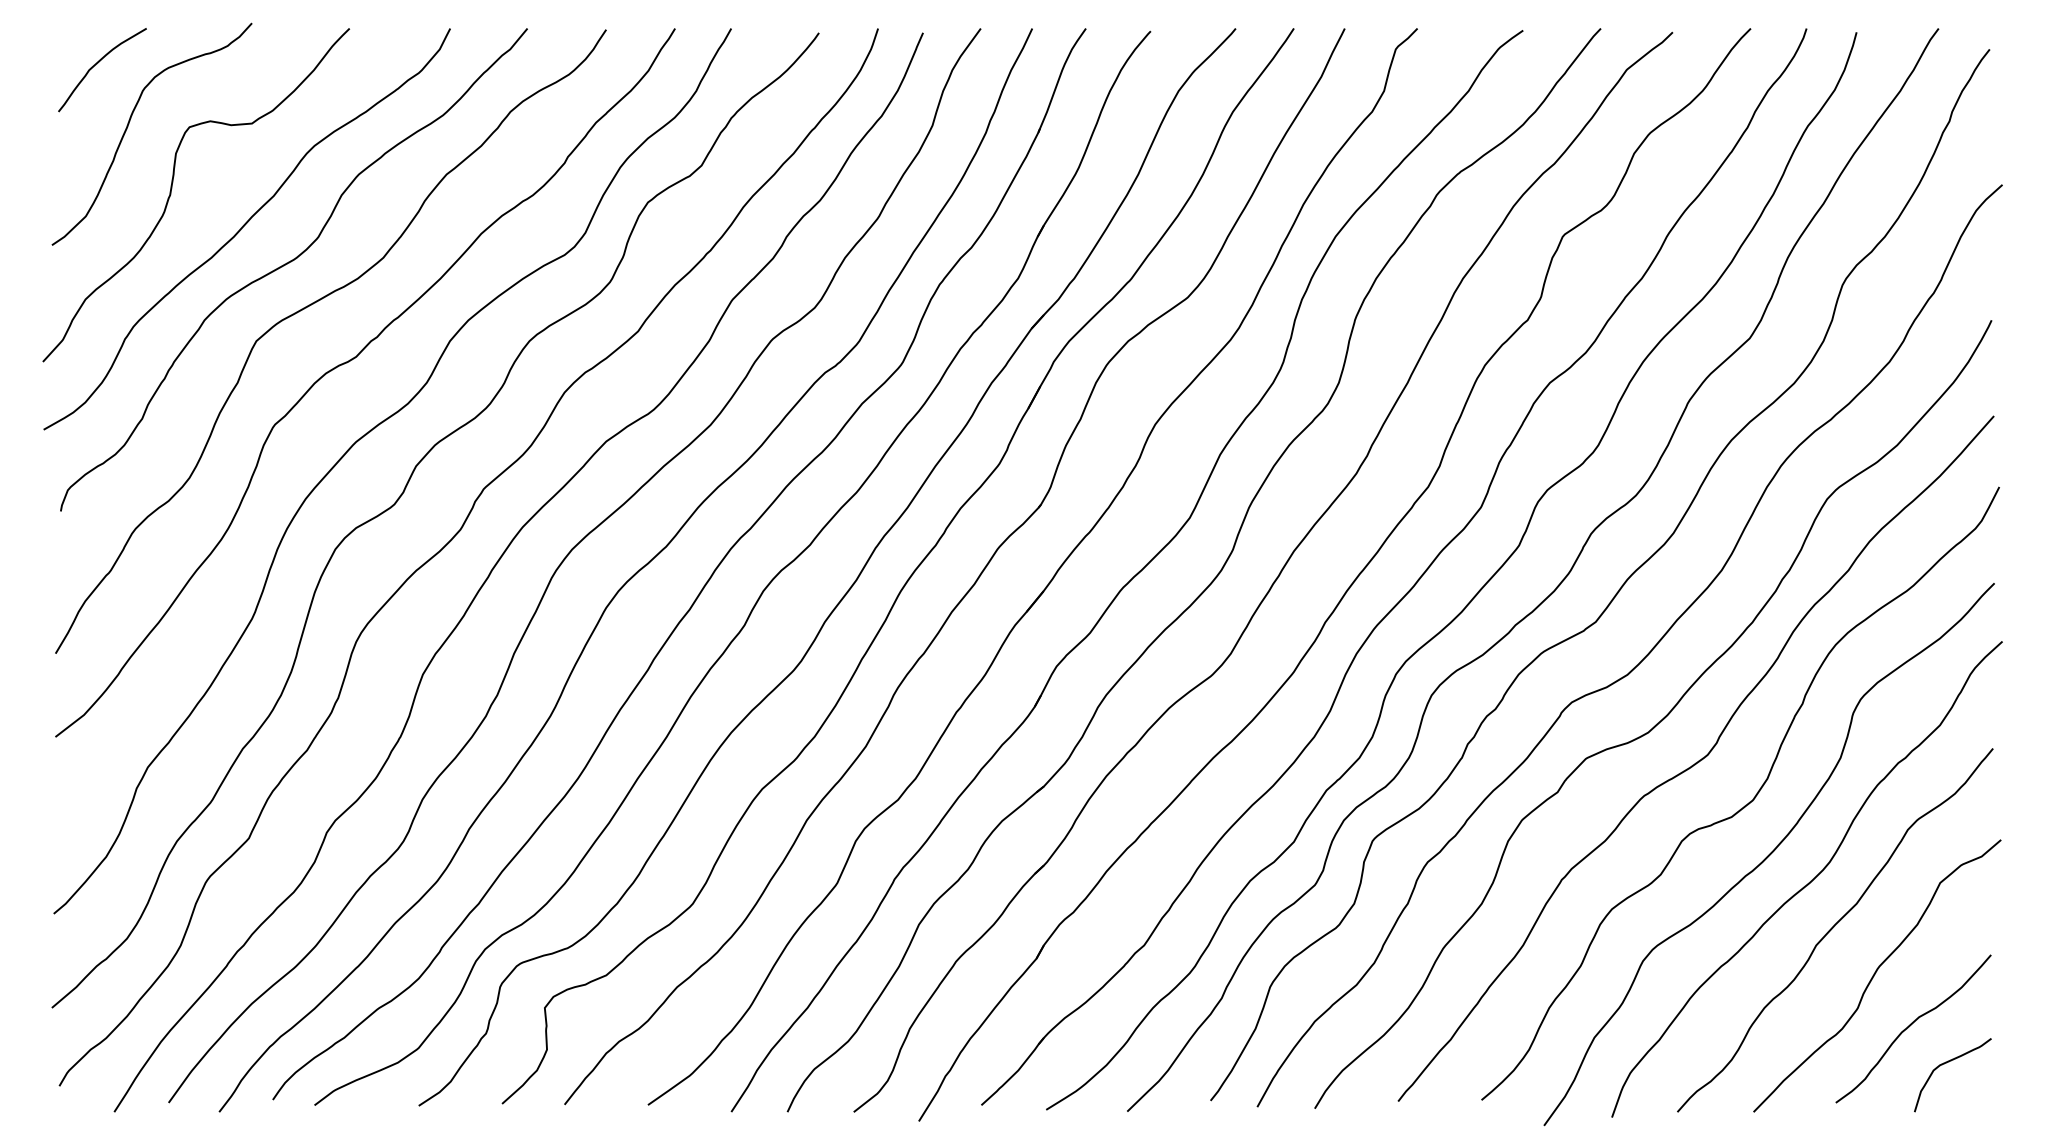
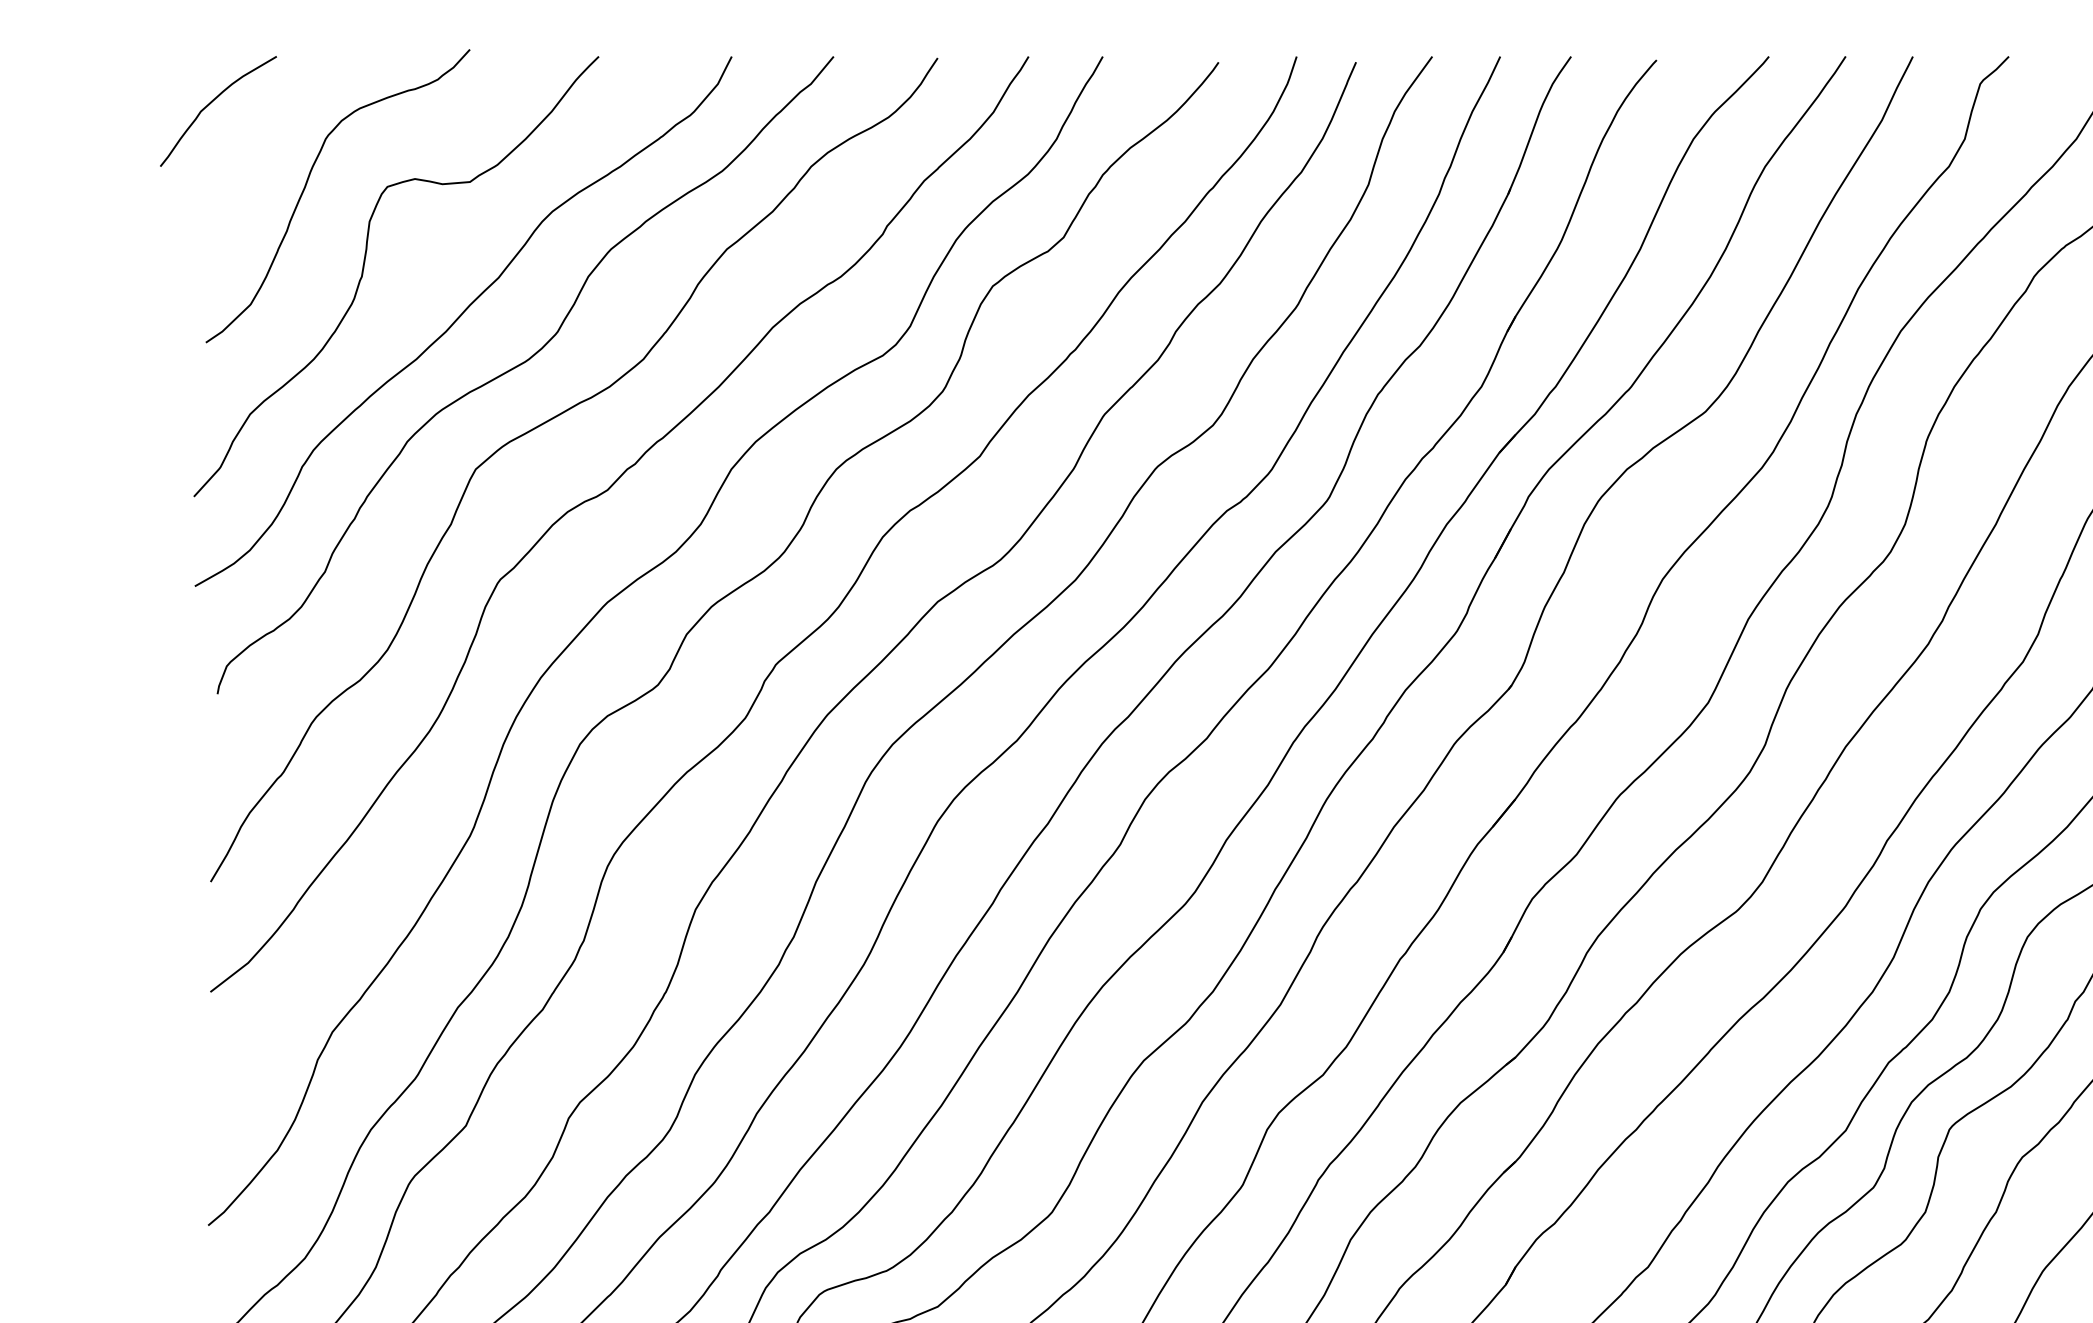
curve: (97, 64) -> (211, 104), moved

